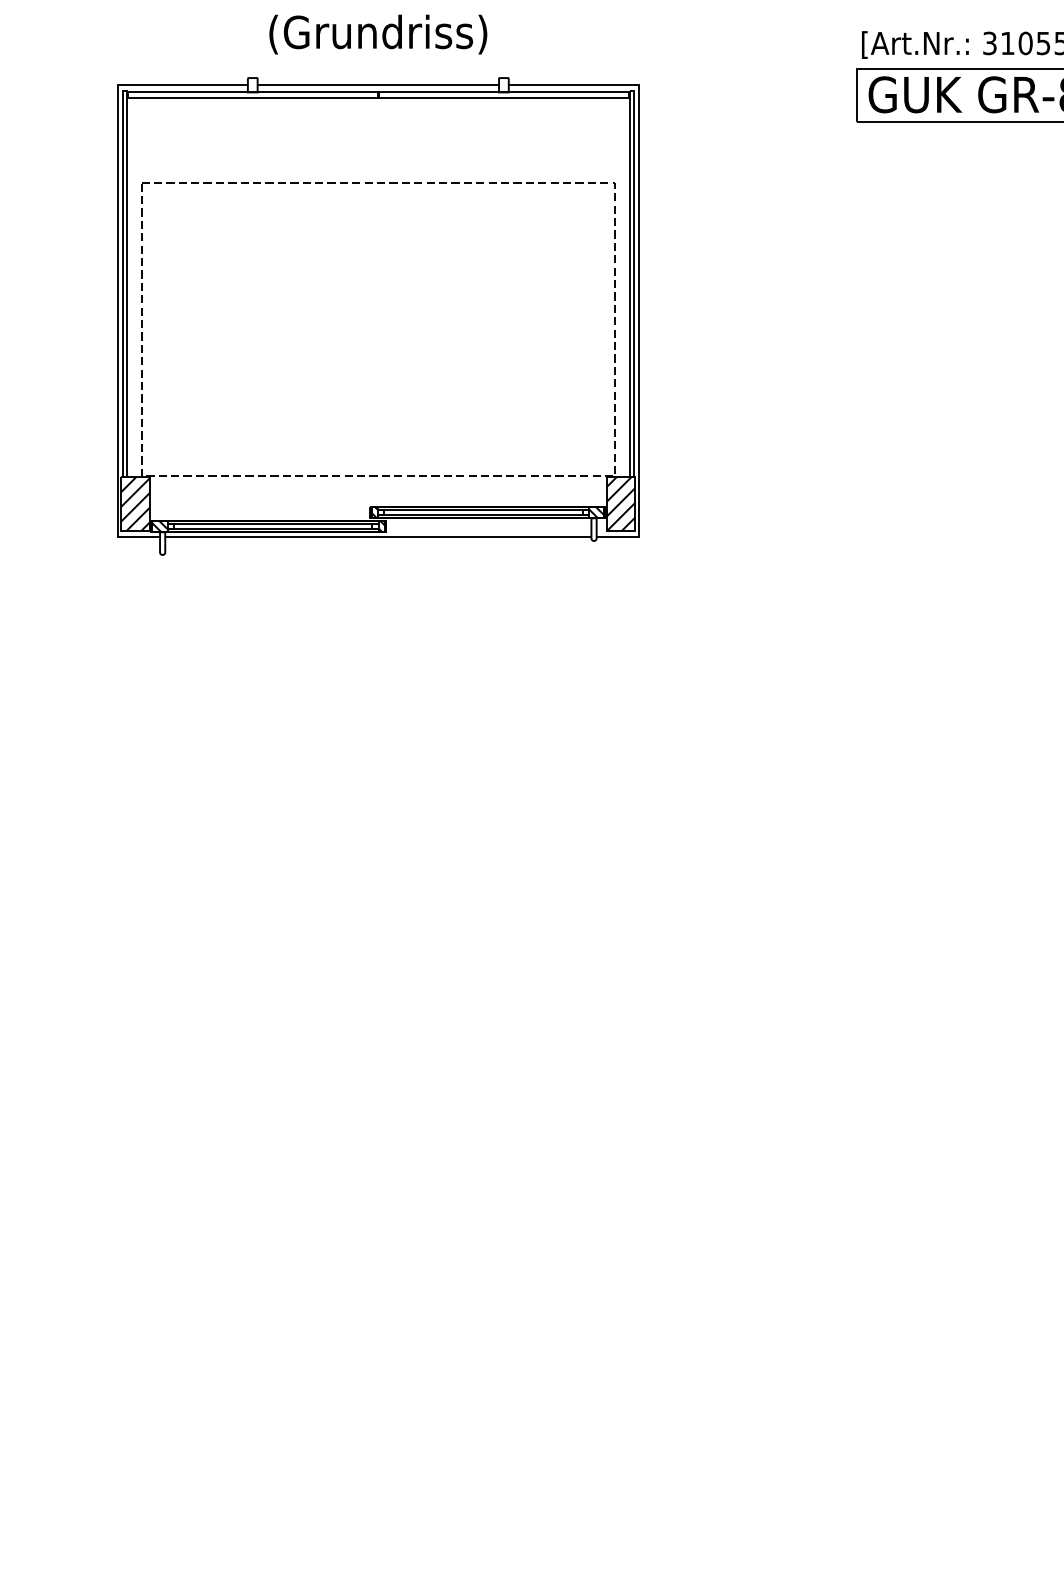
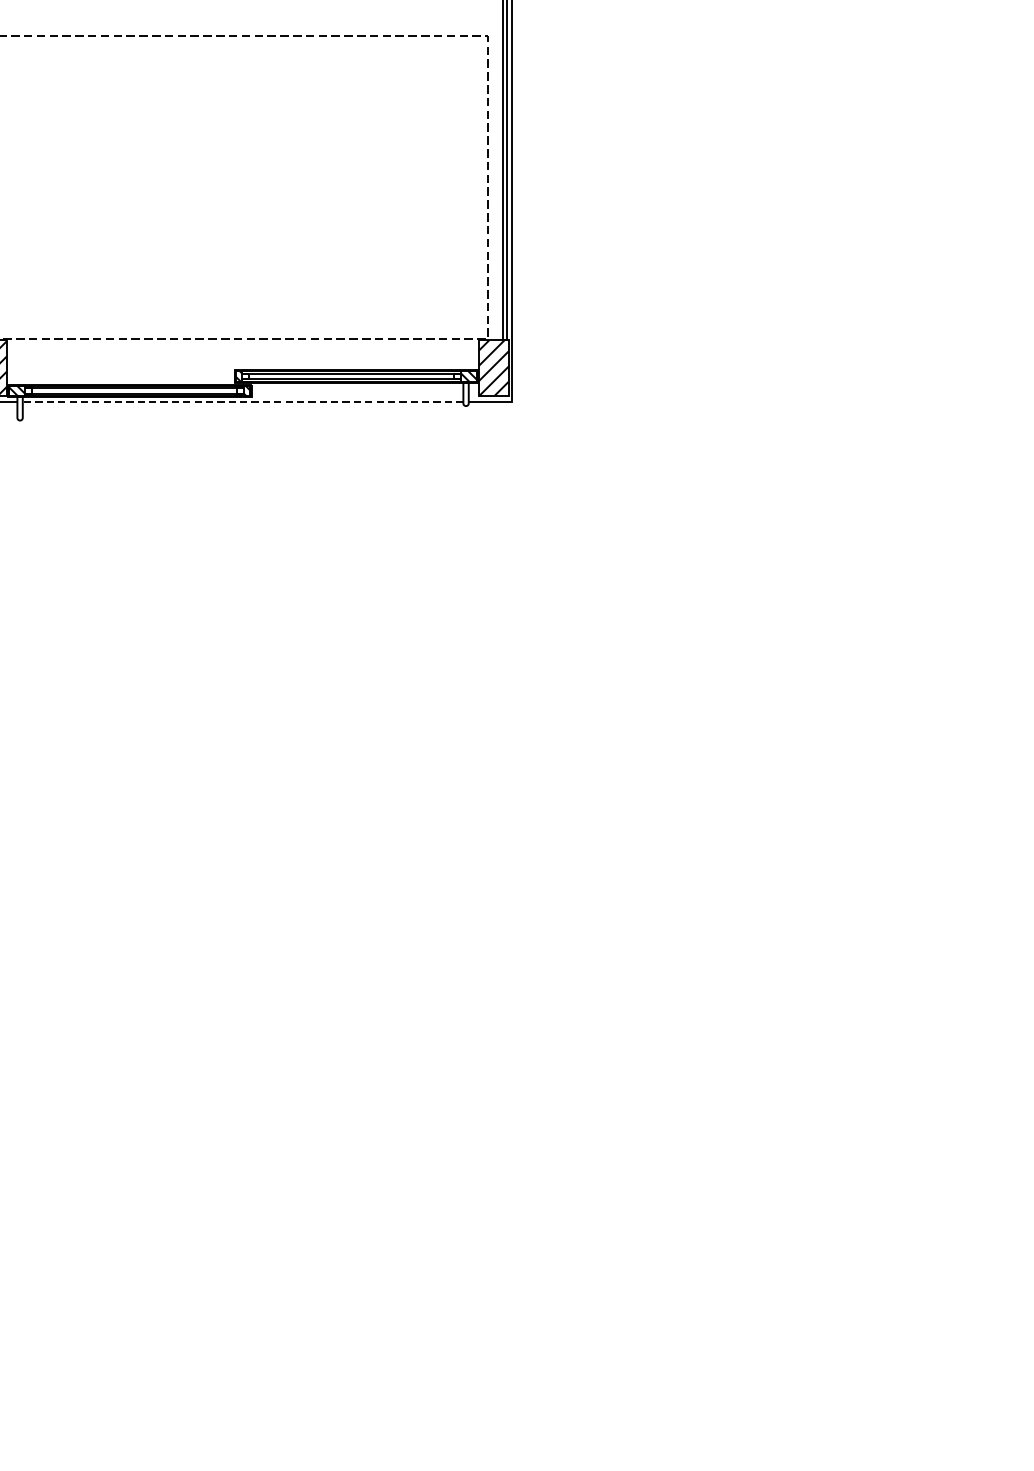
line: (377, 537) -> (242, 402), solid -> dashed

